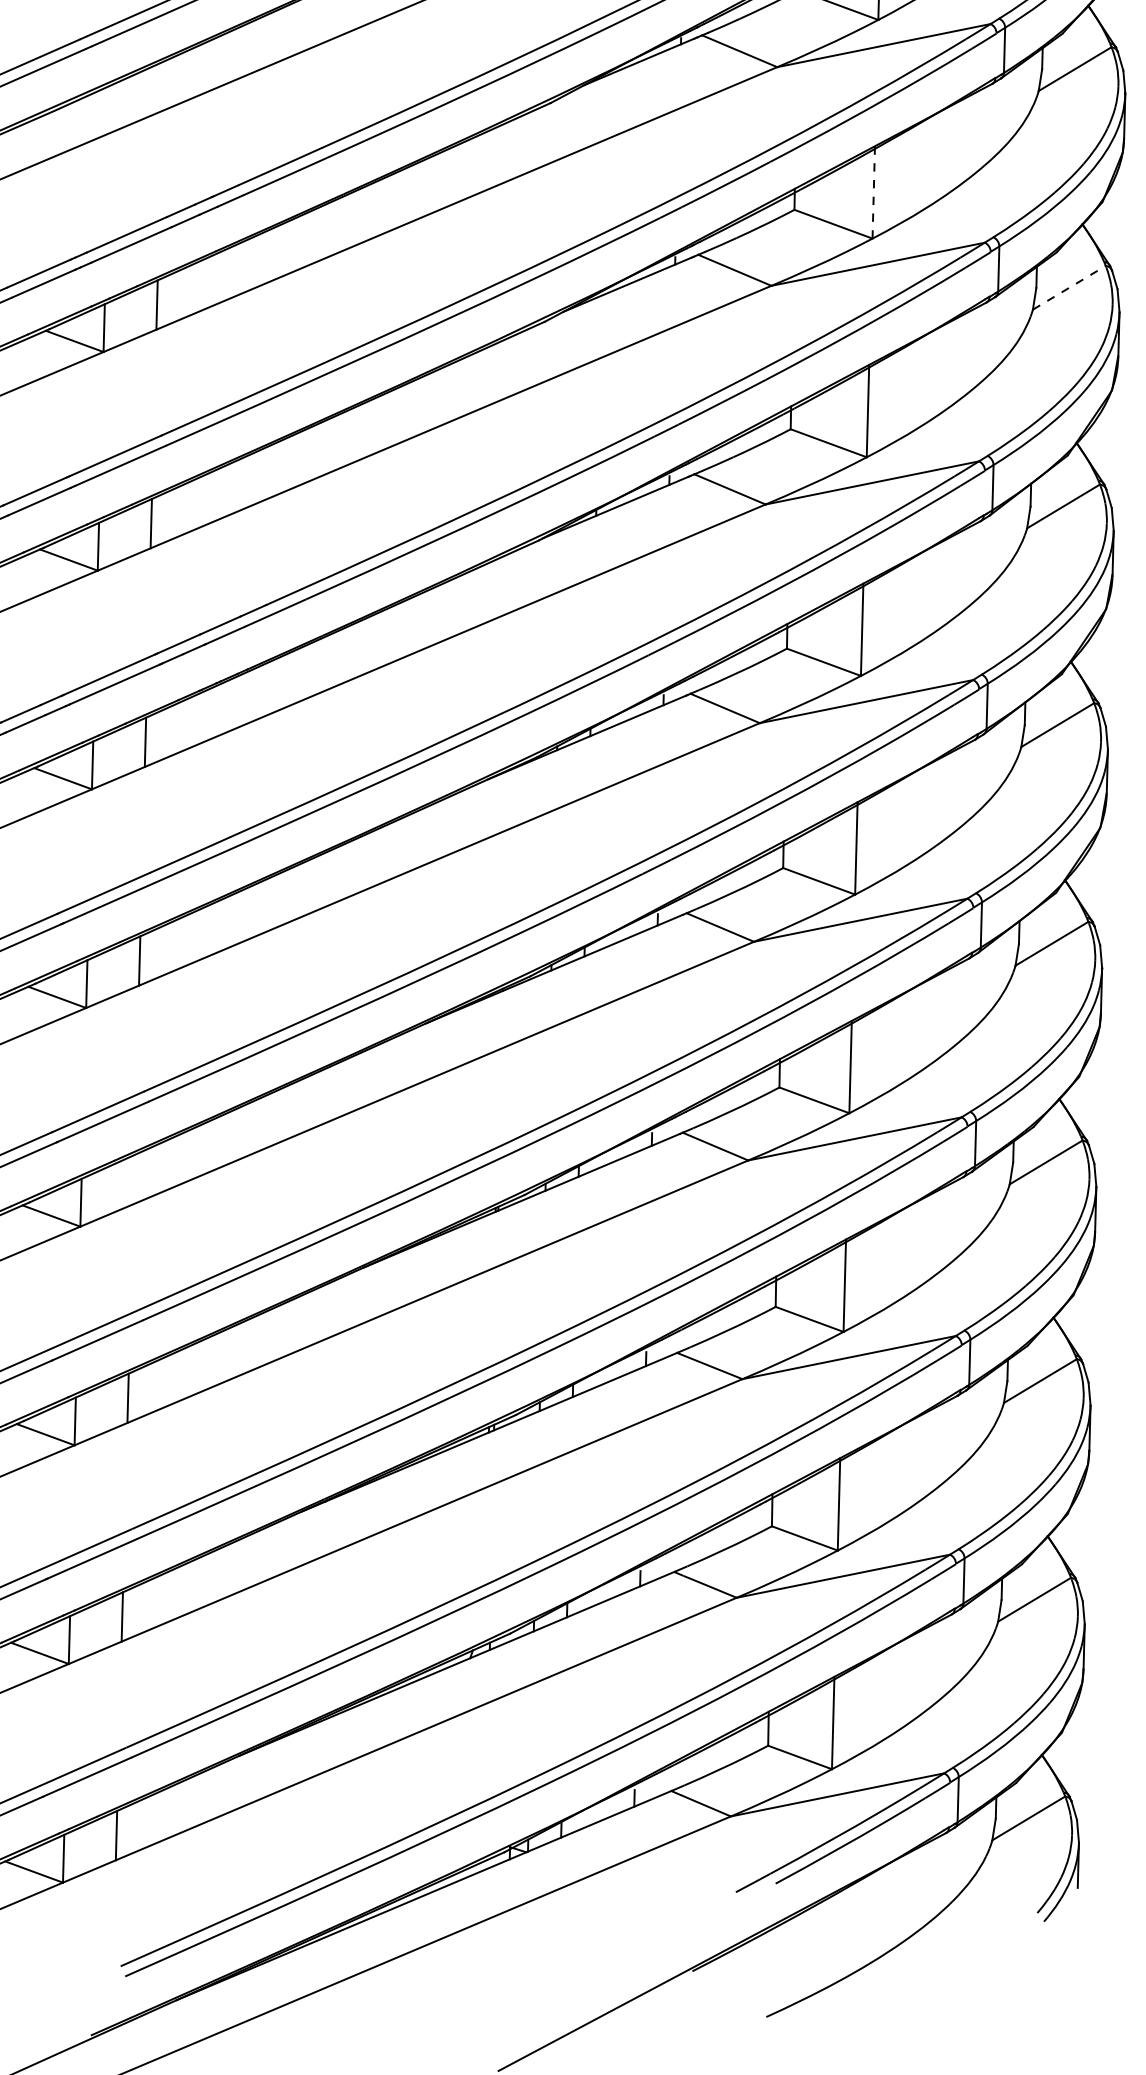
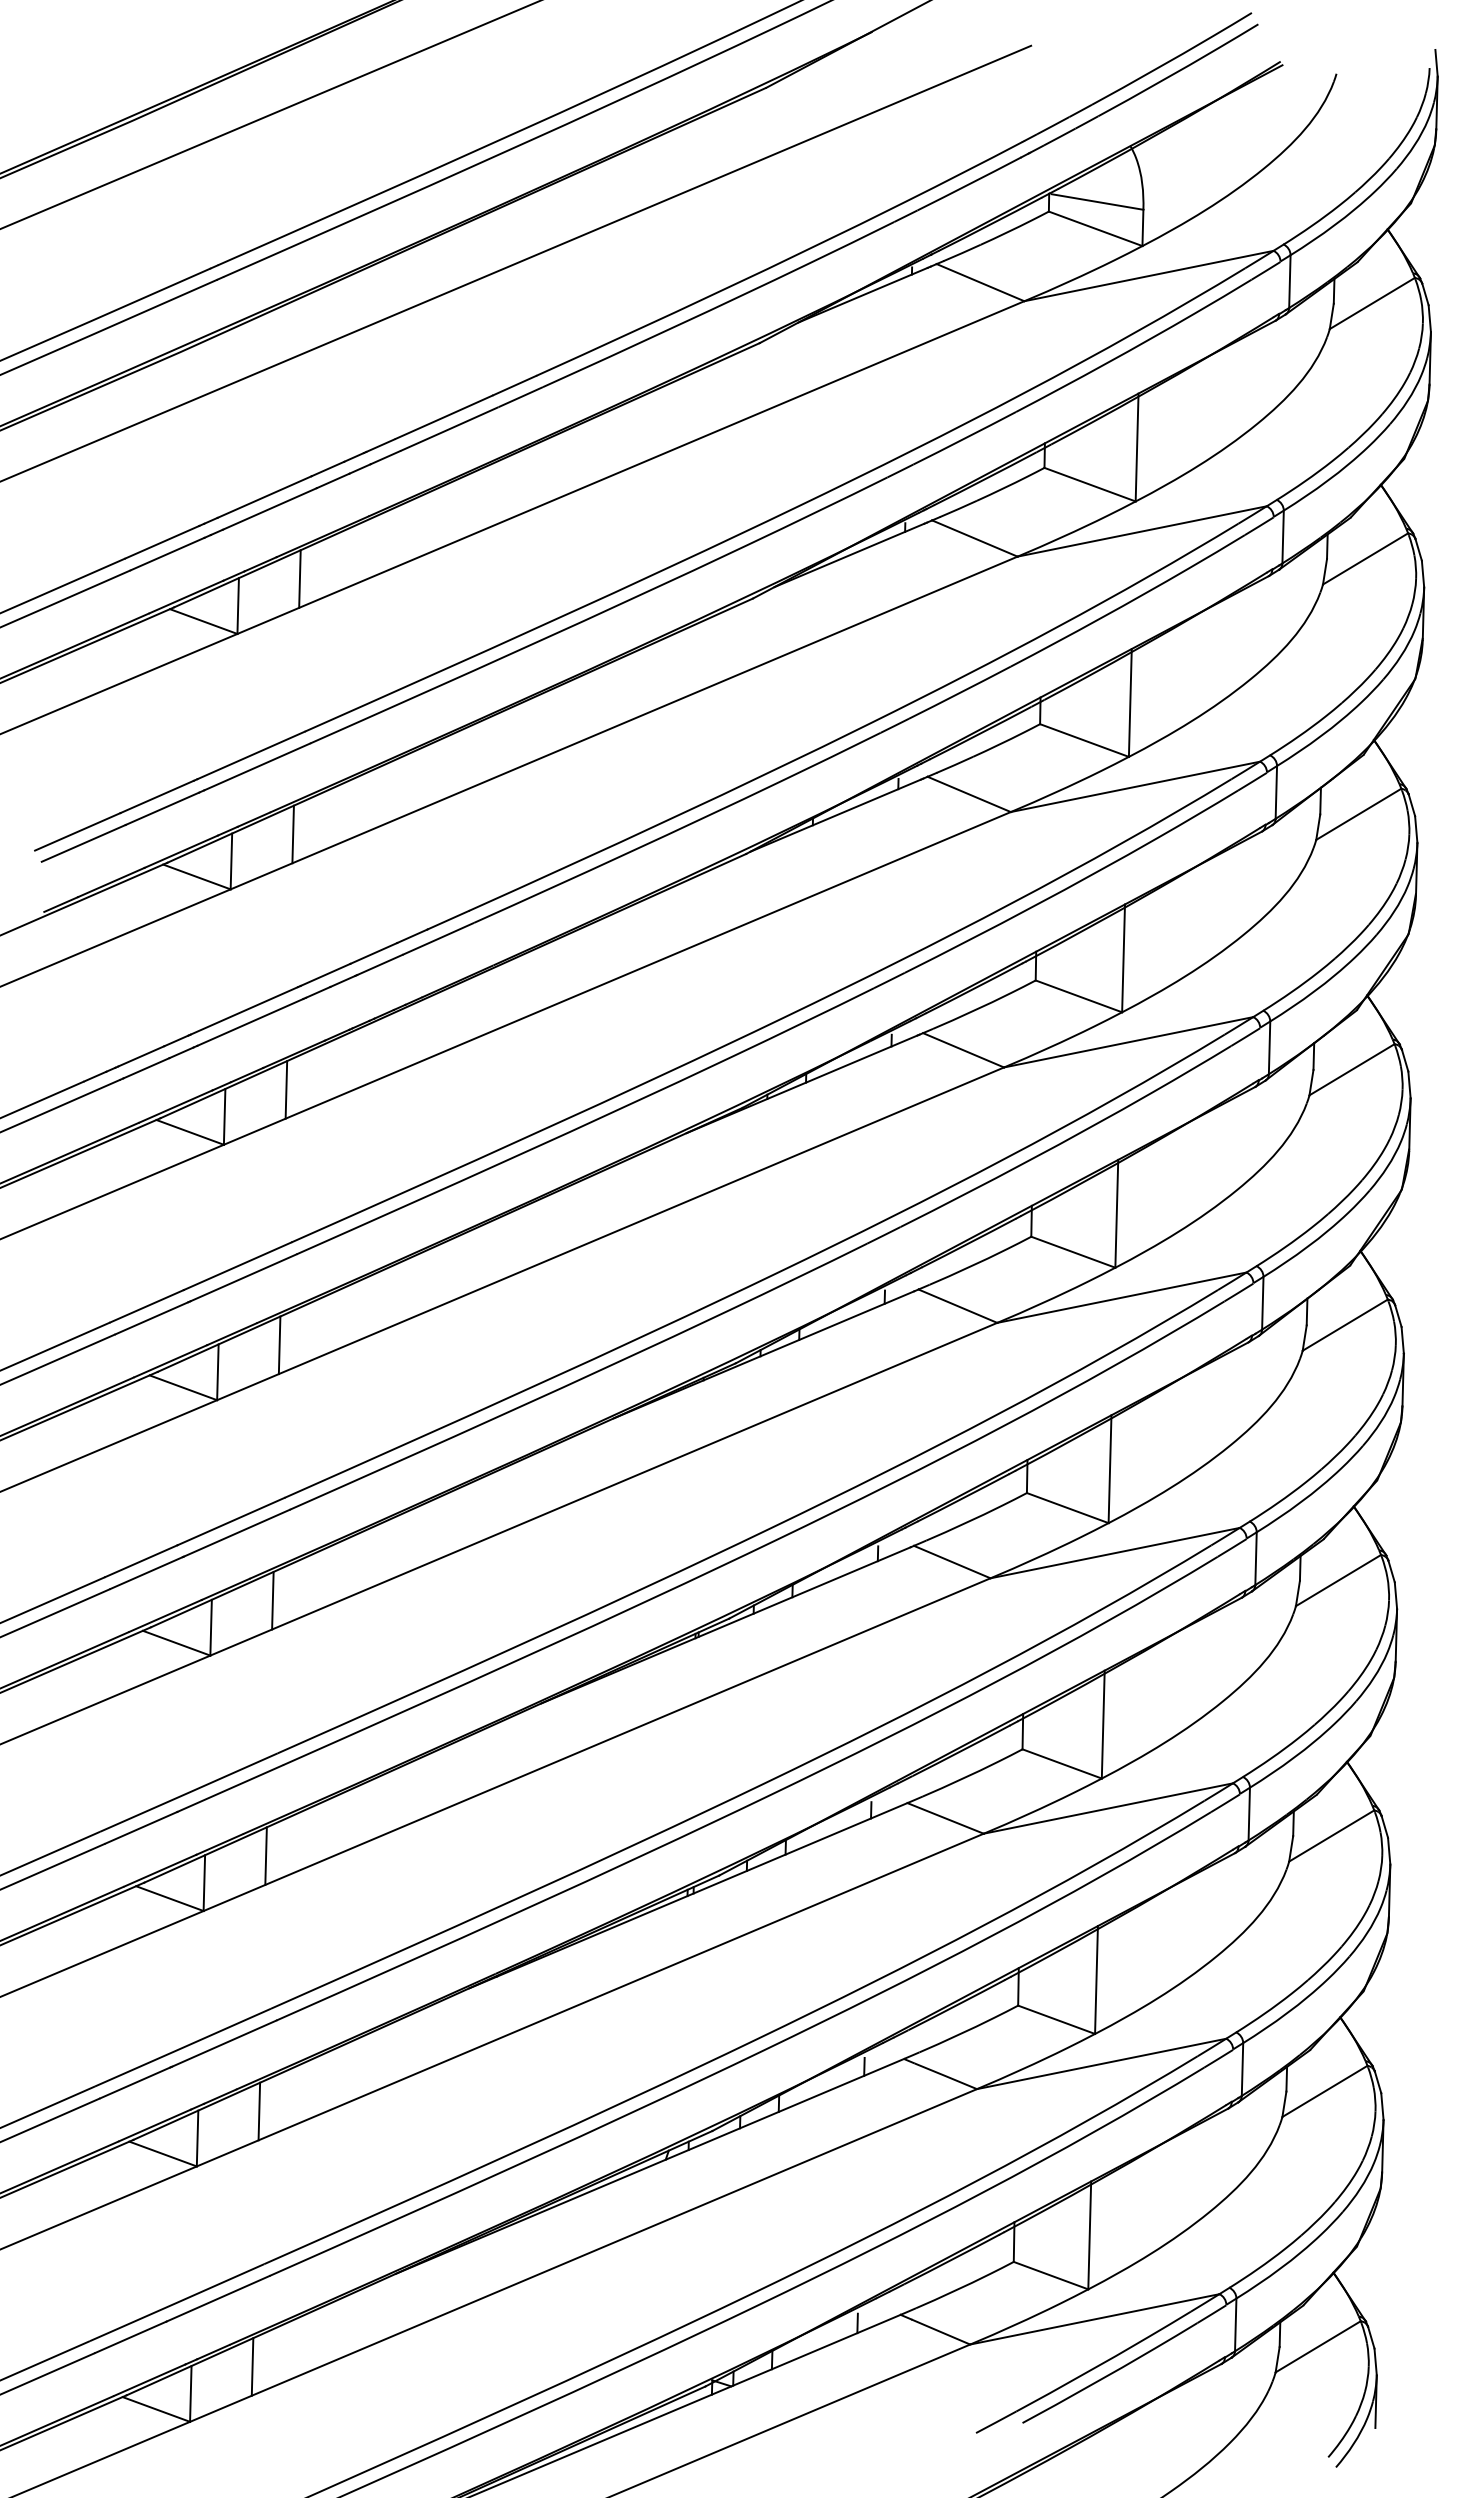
line: (874, 192) -> (1137, 447), dashed -> solid
line: (1069, 287) -> (1365, 558), dashed -> solid
line: (133, 1179) -> (272, 1600), added

